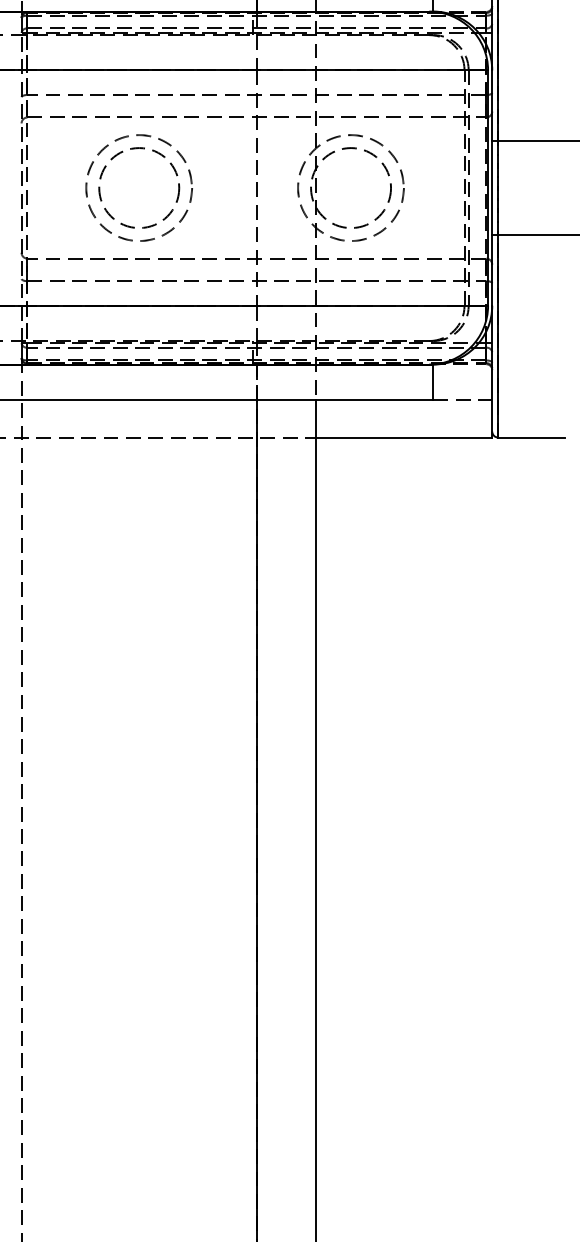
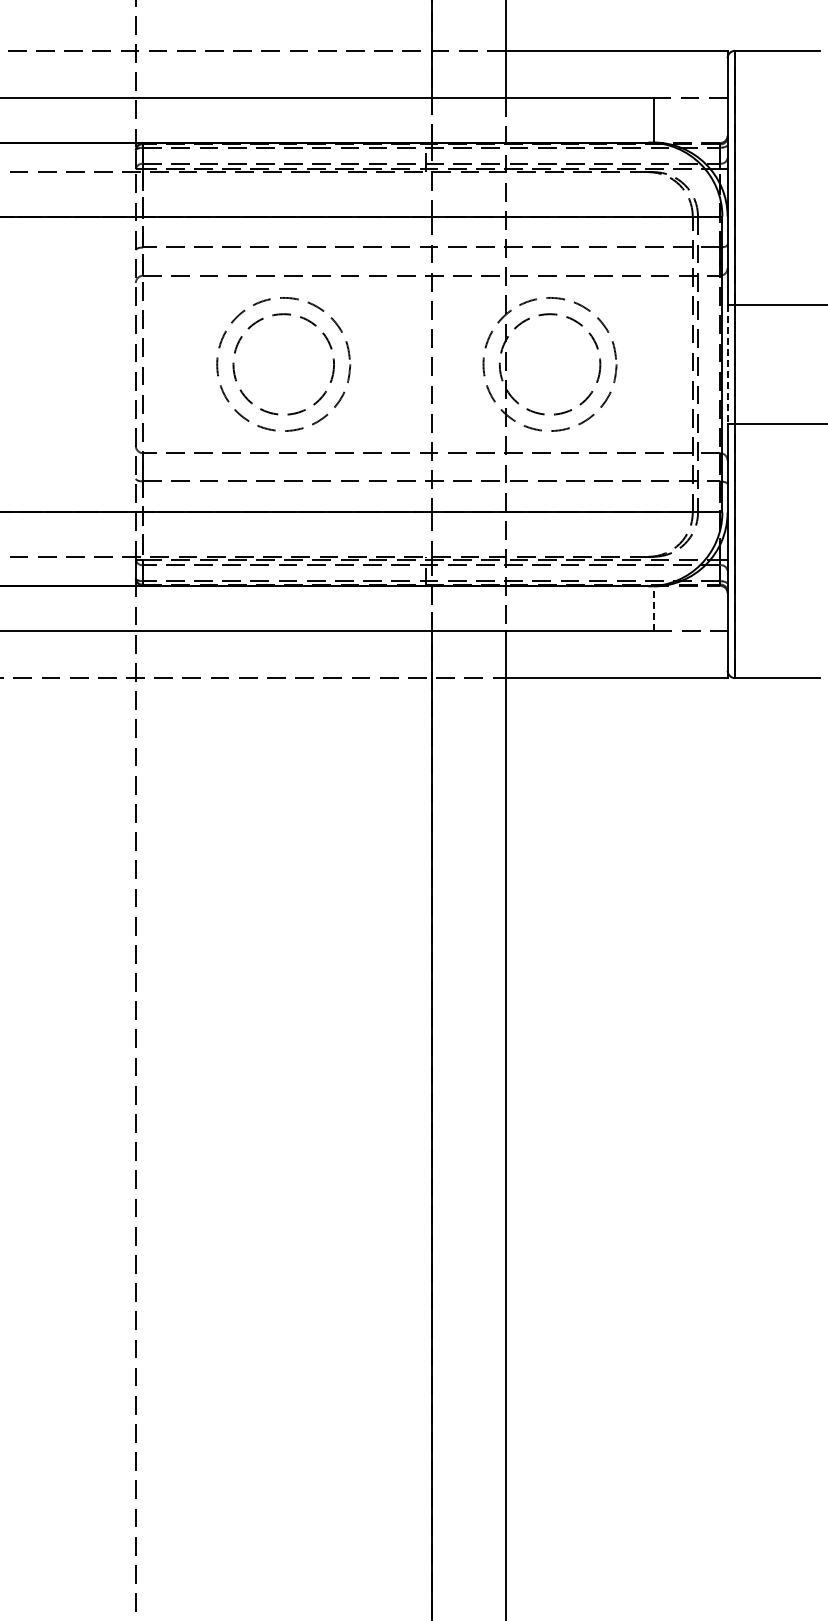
line: (492, 188) -> (727, 364), solid -> dashed
line: (433, 382) -> (653, 608), solid -> dashed

